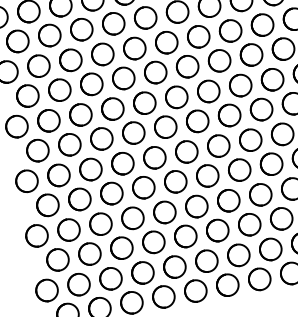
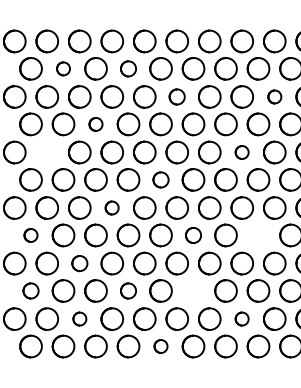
part: (113, 23) -> (128, 68), size x0.7
circle: (262, 24) -> (274, 96), size x0.6
part: (49, 35) -> (63, 68), size x0.6
circle: (165, 42) -> (176, 96), size x0.7
part: (91, 84) -> (95, 124), size x0.6
part: (239, 85) -> (241, 152), size x0.6
part: (48, 120) -> (46, 152), removed
circle: (165, 126) -> (160, 179), size x0.7
circle: (121, 163) -> (111, 207), size x0.6
part: (271, 164) -> (258, 235), removed
part: (207, 176) -> (193, 235), size x0.7
part: (47, 205) -> (30, 235), size x0.6
part: (100, 224) -> (79, 263), size x0.7
part: (217, 230) -> (193, 290), removed
part: (153, 241) -> (128, 290), size x0.7
circle: (269, 248) -> (241, 318), size x0.6
circle: (57, 259) -> (30, 290), size x0.7
circle: (110, 278) -> (79, 318), size x0.6
part: (195, 291) -> (160, 346), size x0.6

